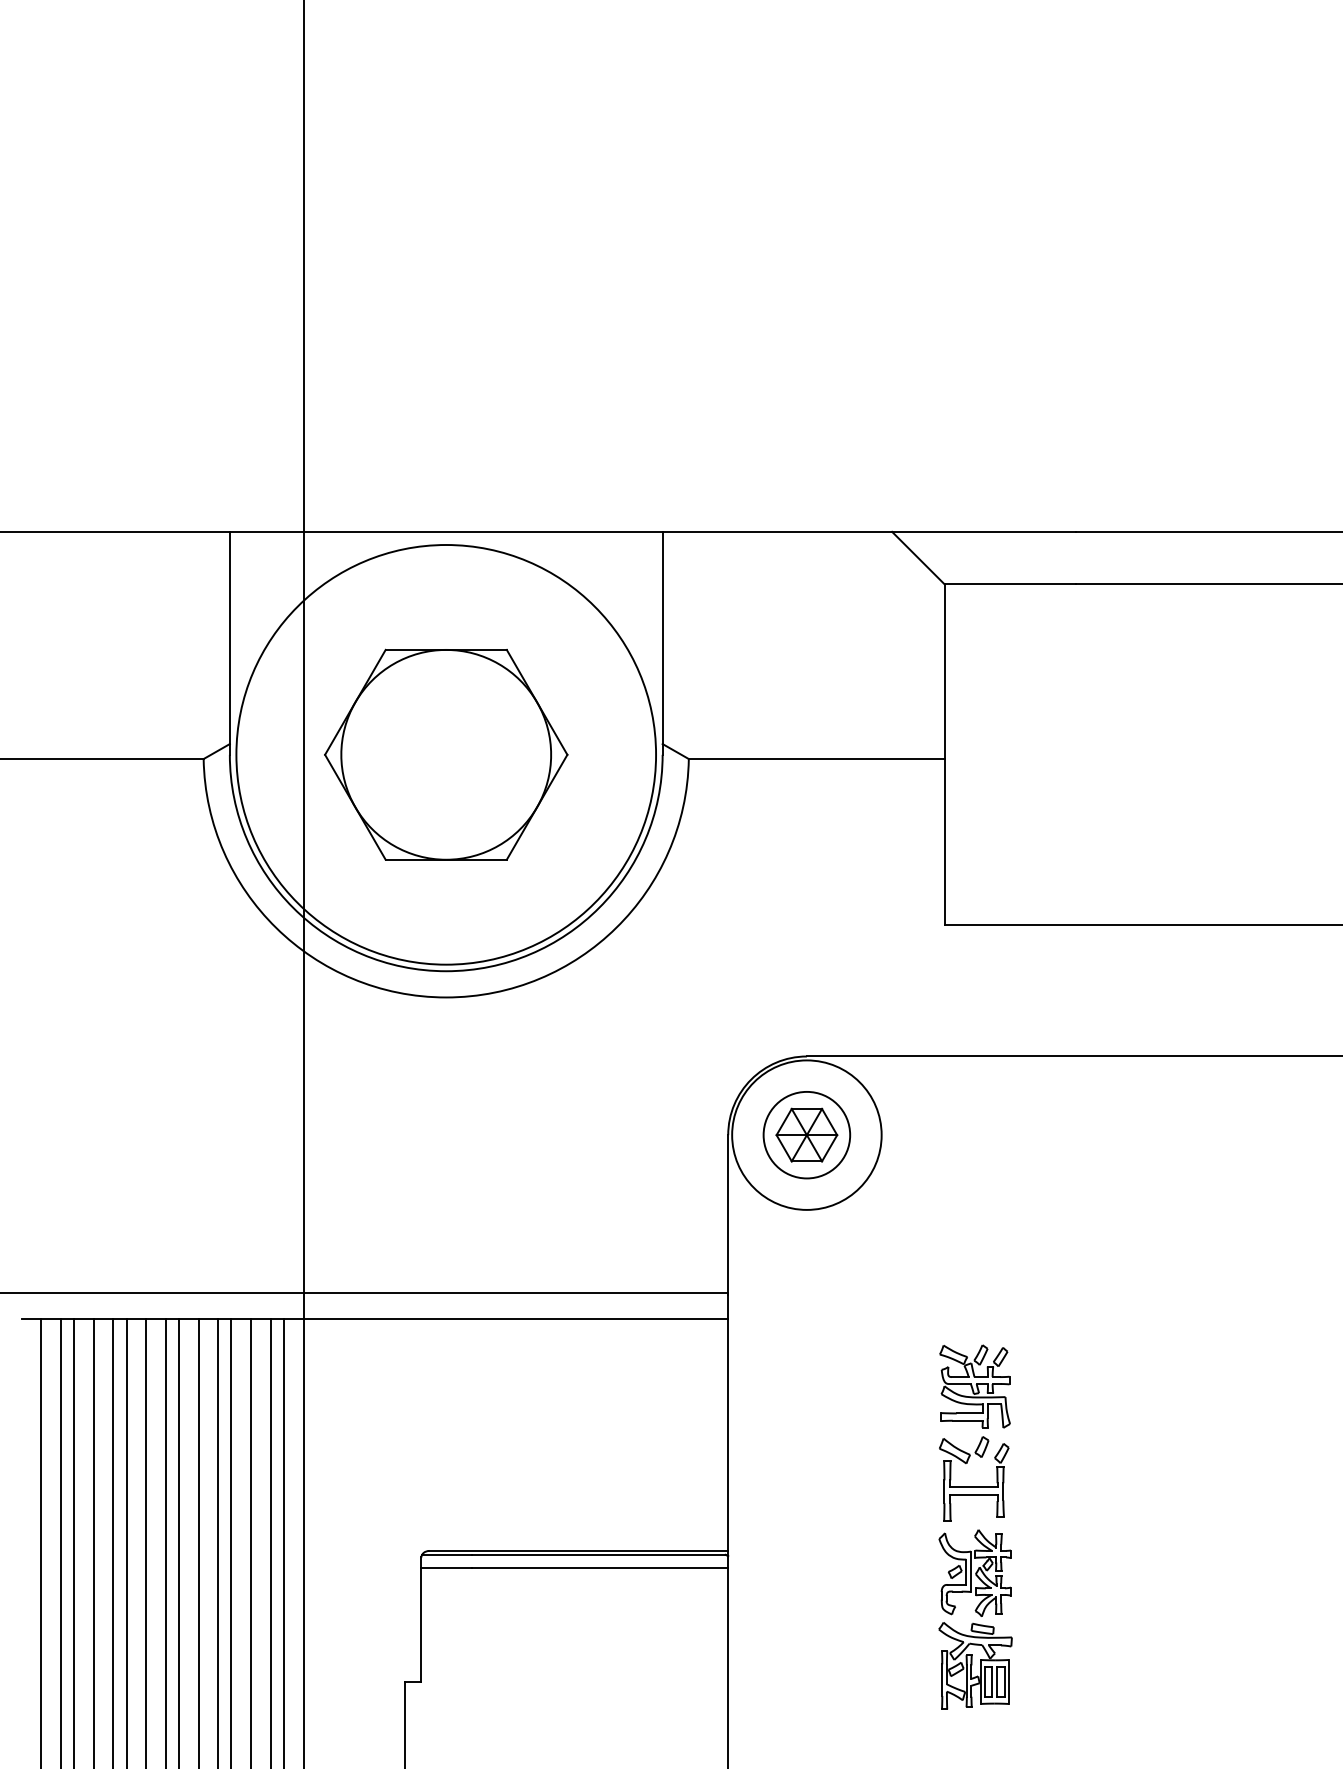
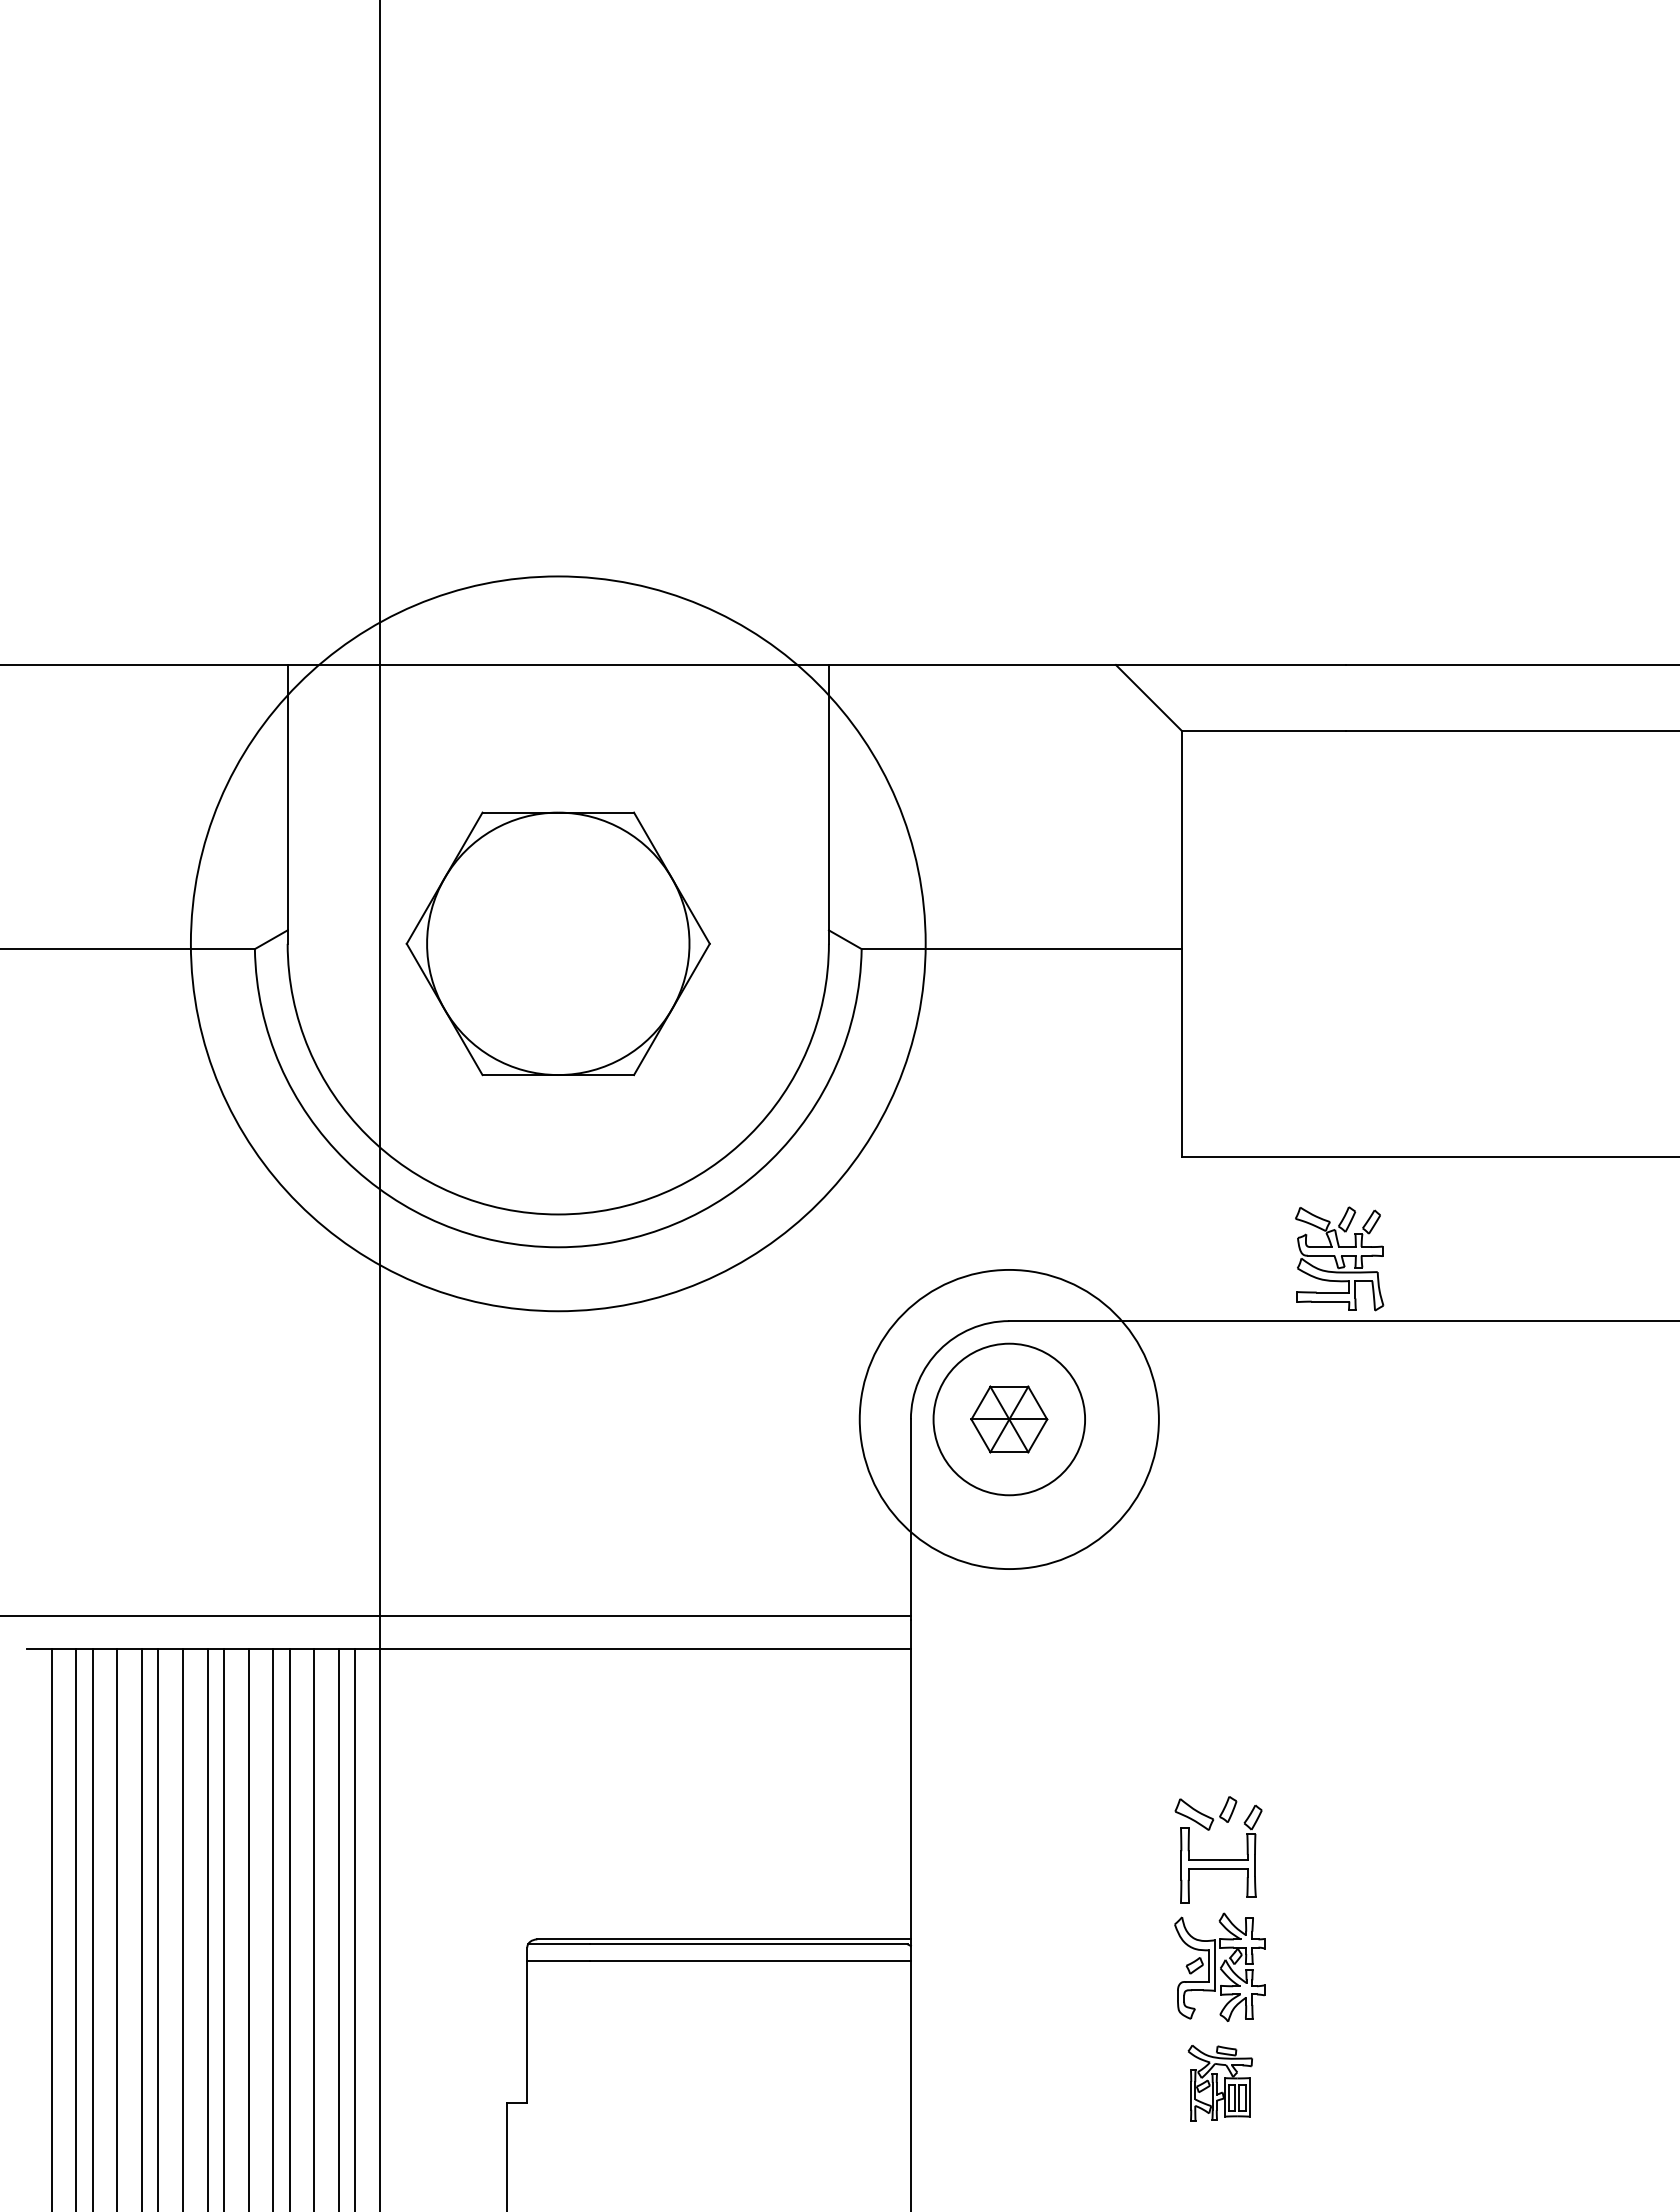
circle: (445, 754) -> (557, 943), size x1.4
circle: (806, 1135) -> (1008, 1419), size x1.6
circle: (807, 1135) -> (1009, 1419), size x1.4
part: (974, 1386) -> (1339, 1258), moved
part: (975, 1666) -> (1220, 2083), size x0.7

